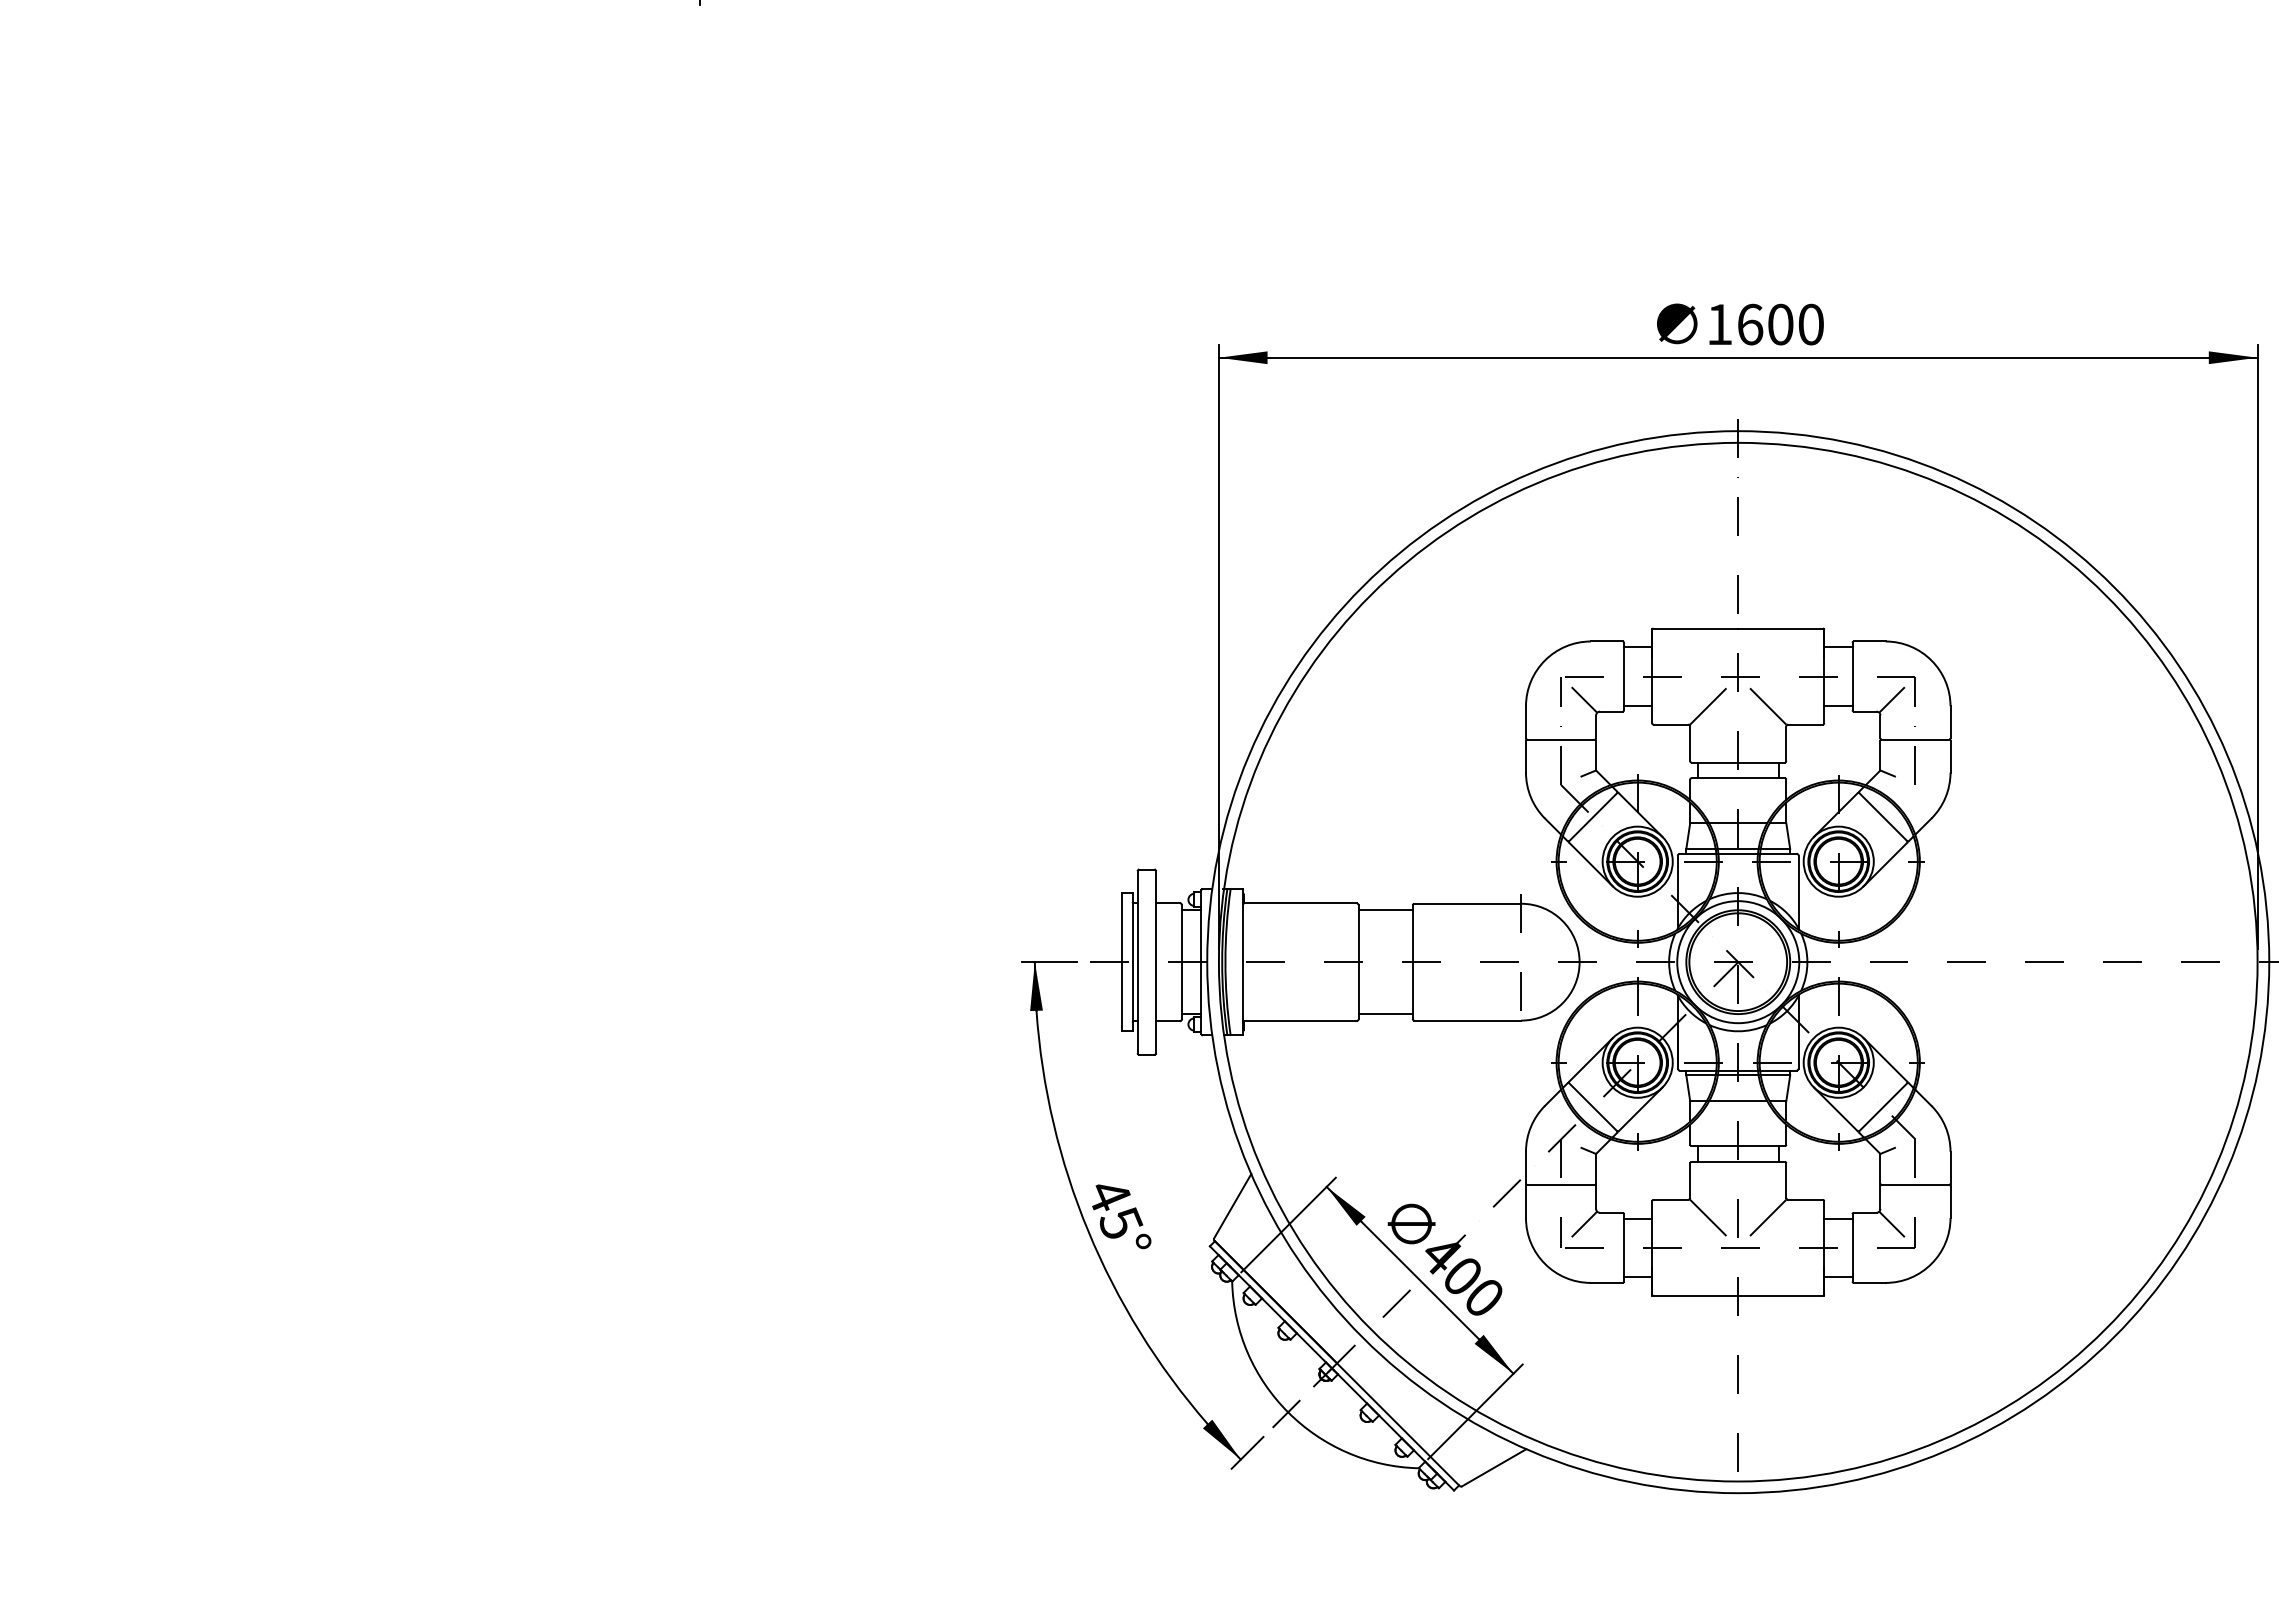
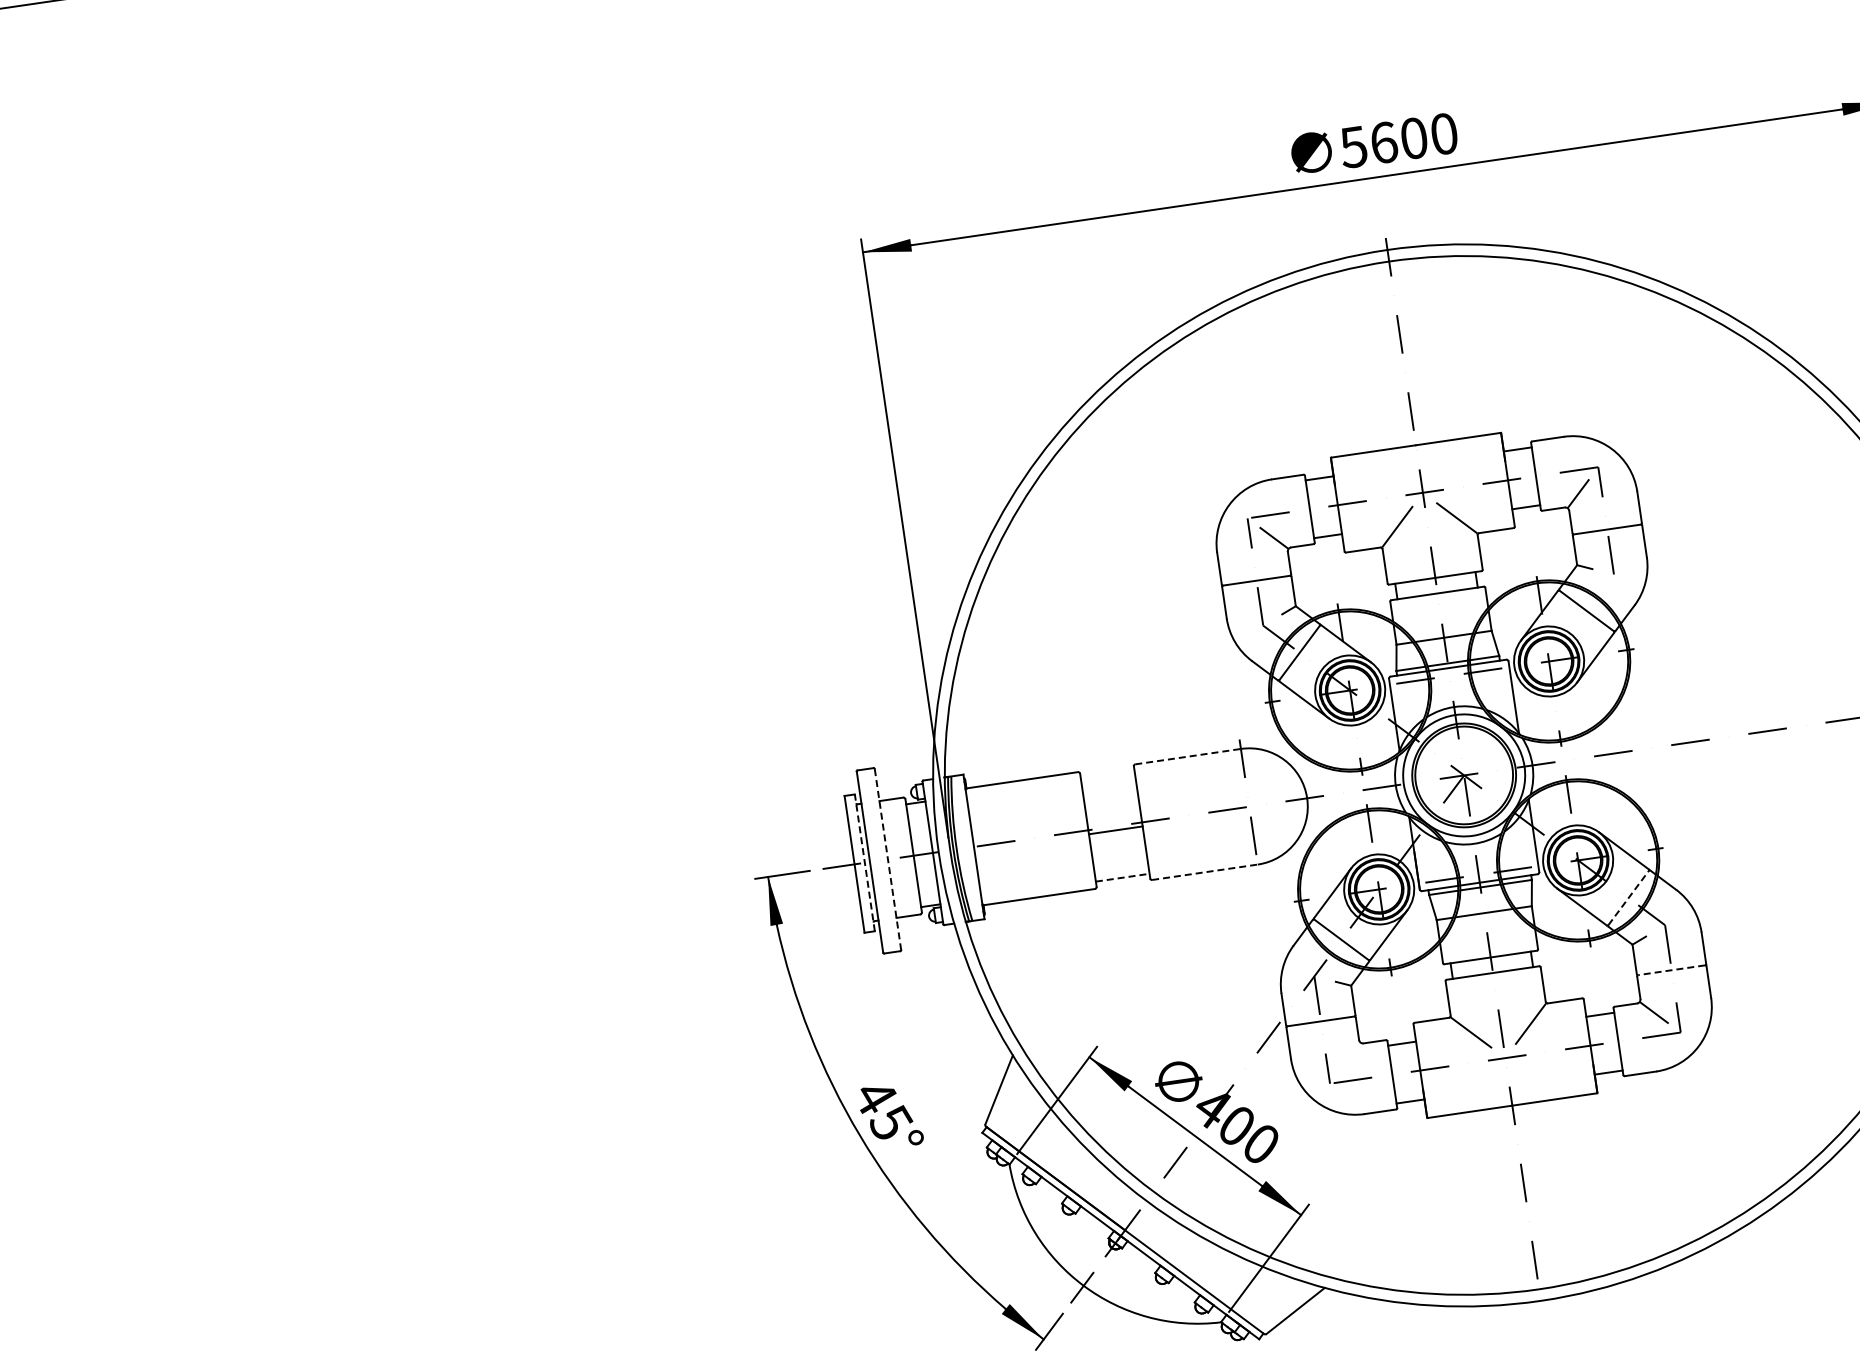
text: (1719, 324) -> (1353, 147), 1600 -> 5600
line: (1468, 903) -> (1188, 756), solid -> dashed
line: (1385, 910) -> (1115, 830), moved
line: (1132, 961) -> (864, 862), solid -> dashed
line: (1155, 962) -> (887, 859), solid -> dashed
line: (1386, 1014) -> (1123, 877), solid -> dashed
line: (1468, 1020) -> (1205, 872), solid -> dashed
line: (1883, 1107) -> (1628, 898), solid -> dashed
line: (1915, 1184) -> (1671, 969), solid -> dashed
line: (1584, 1224) -> (1349, 1057), removed

